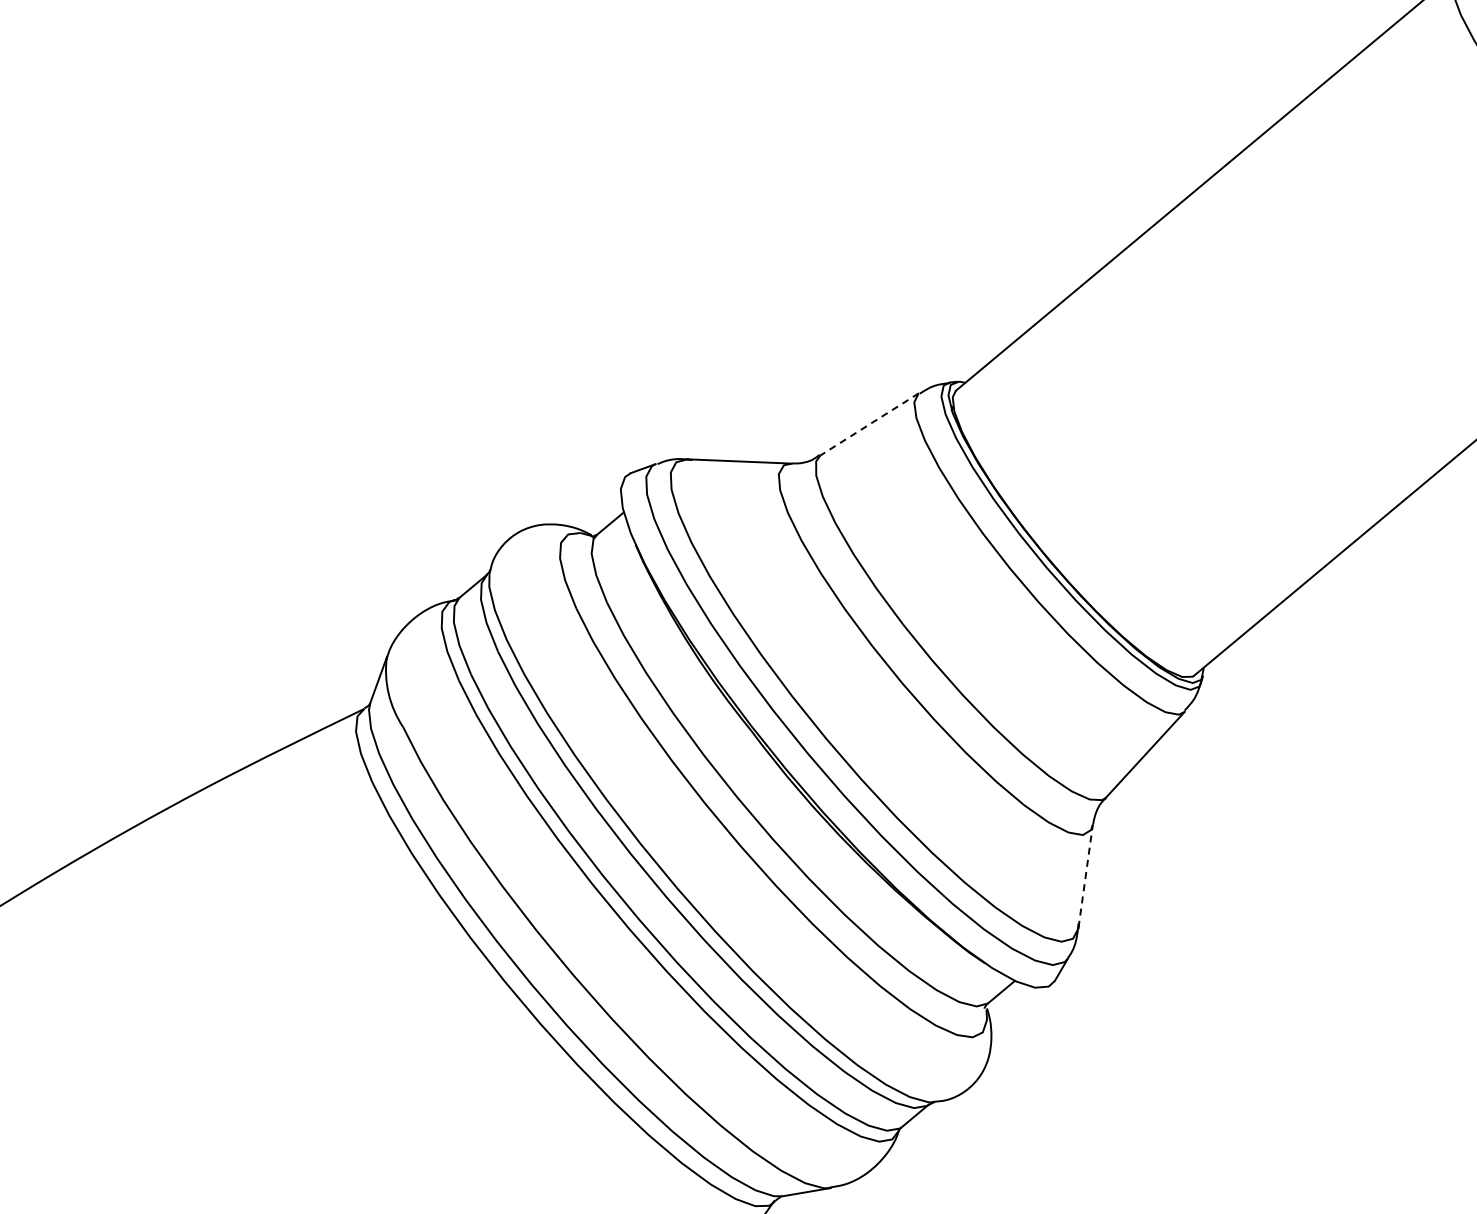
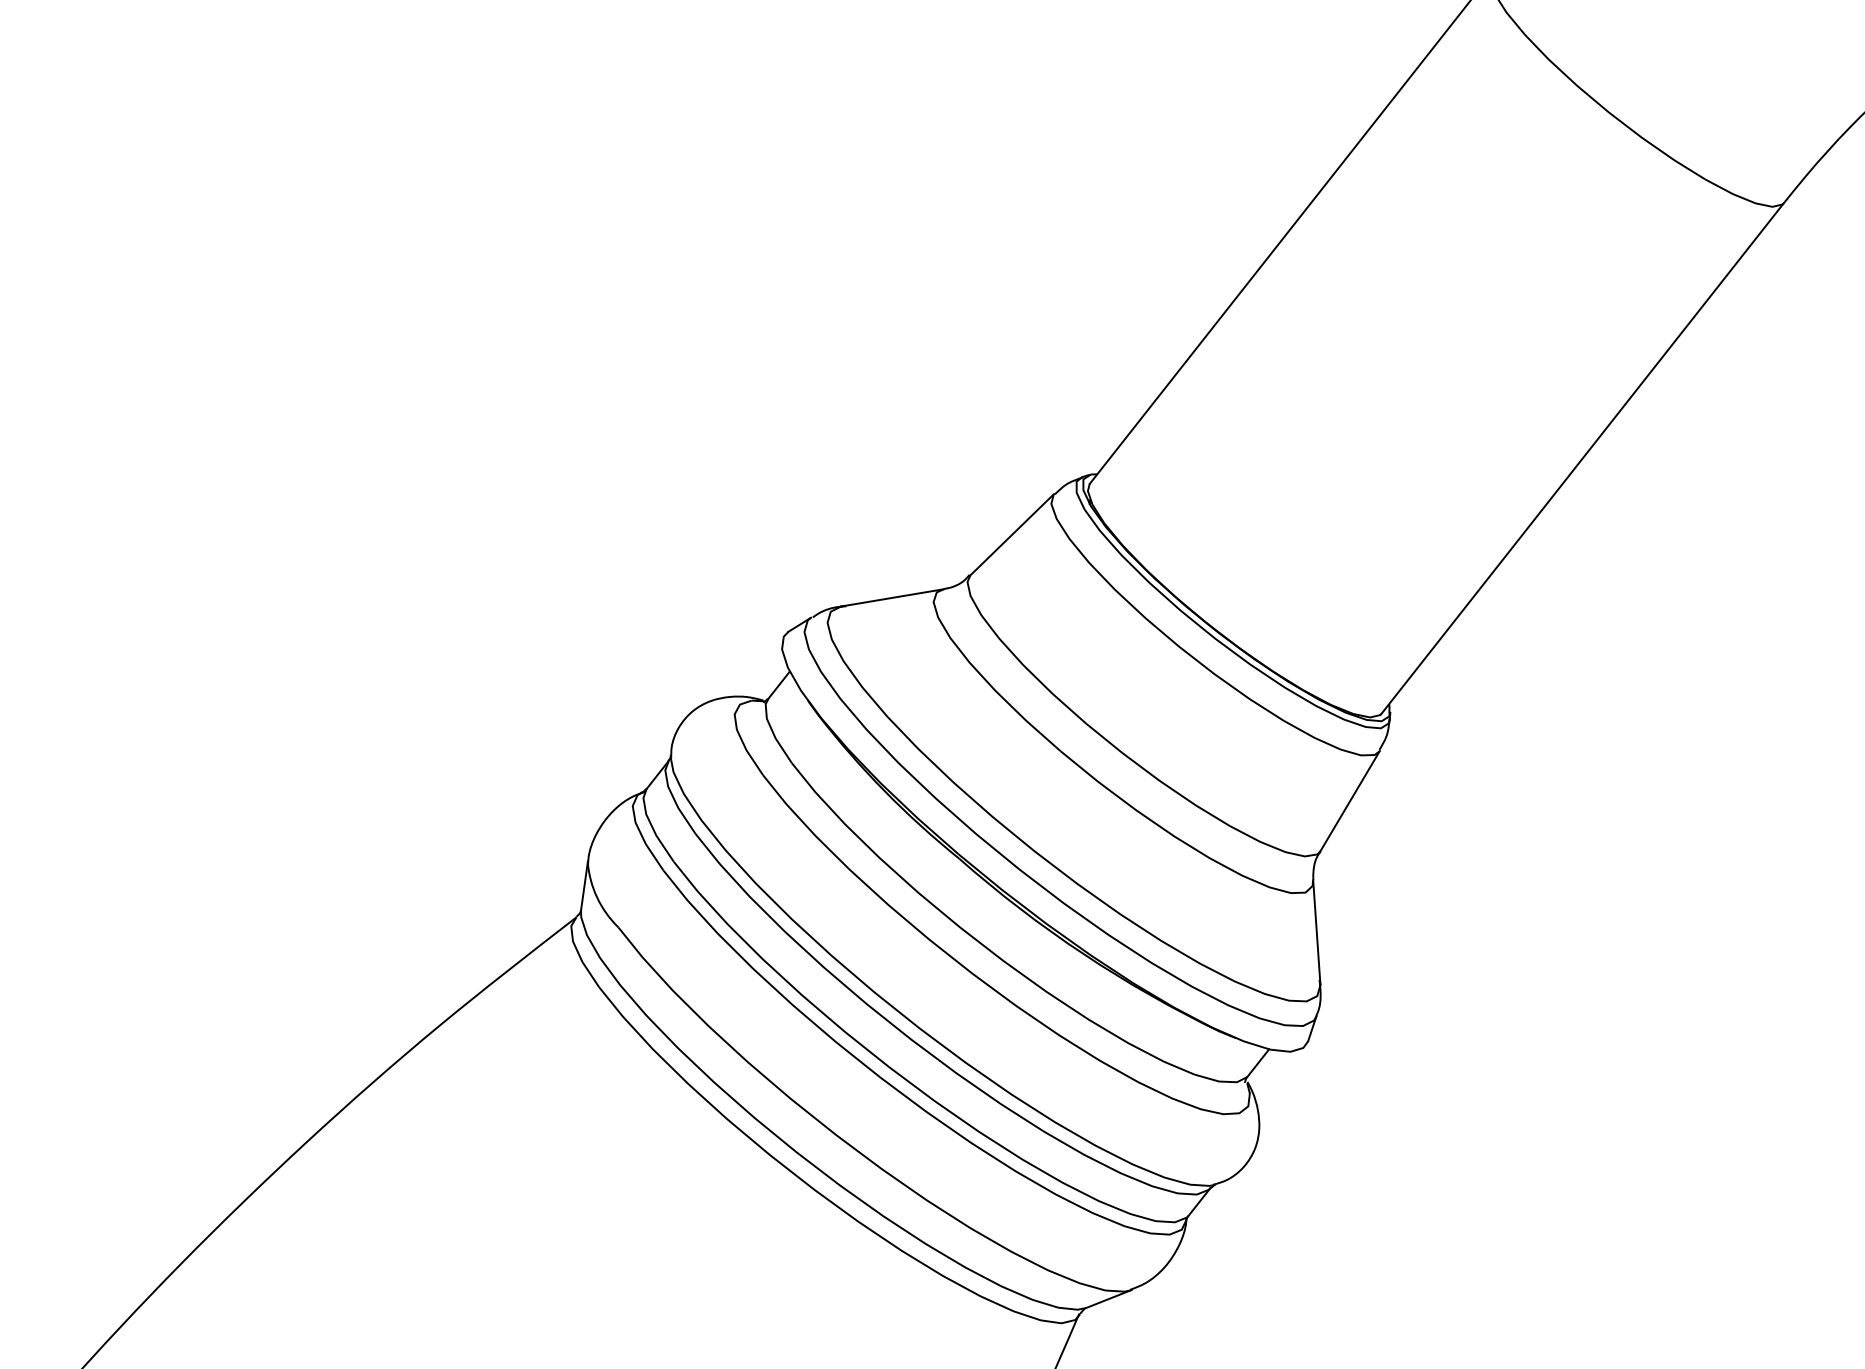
line: (868, 424) -> (1011, 535), dashed -> solid
line: (1085, 875) -> (1316, 931), dashed -> solid

